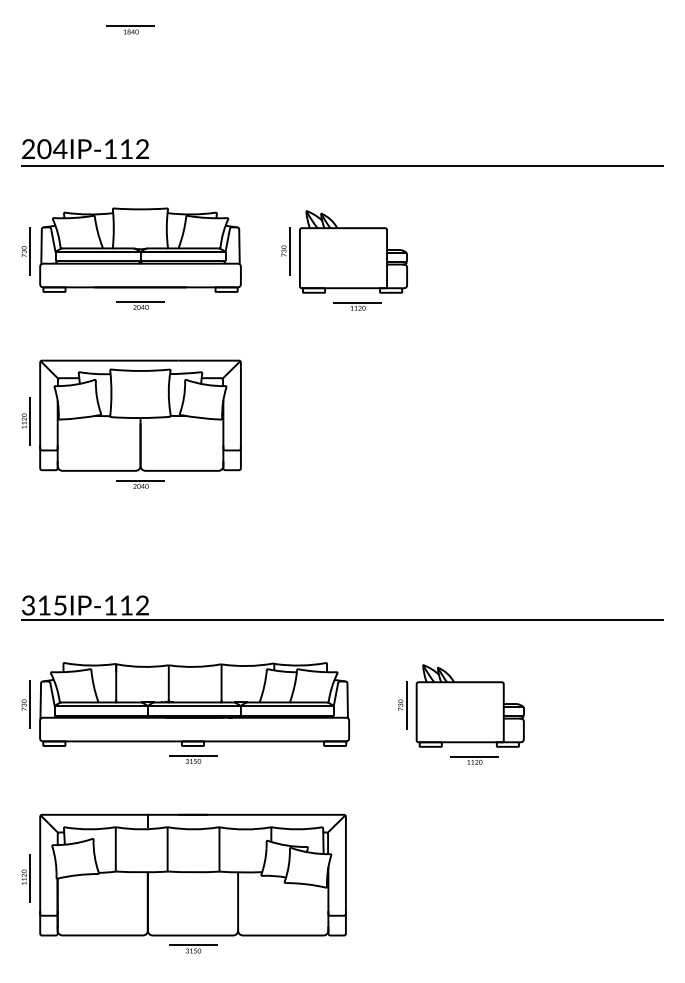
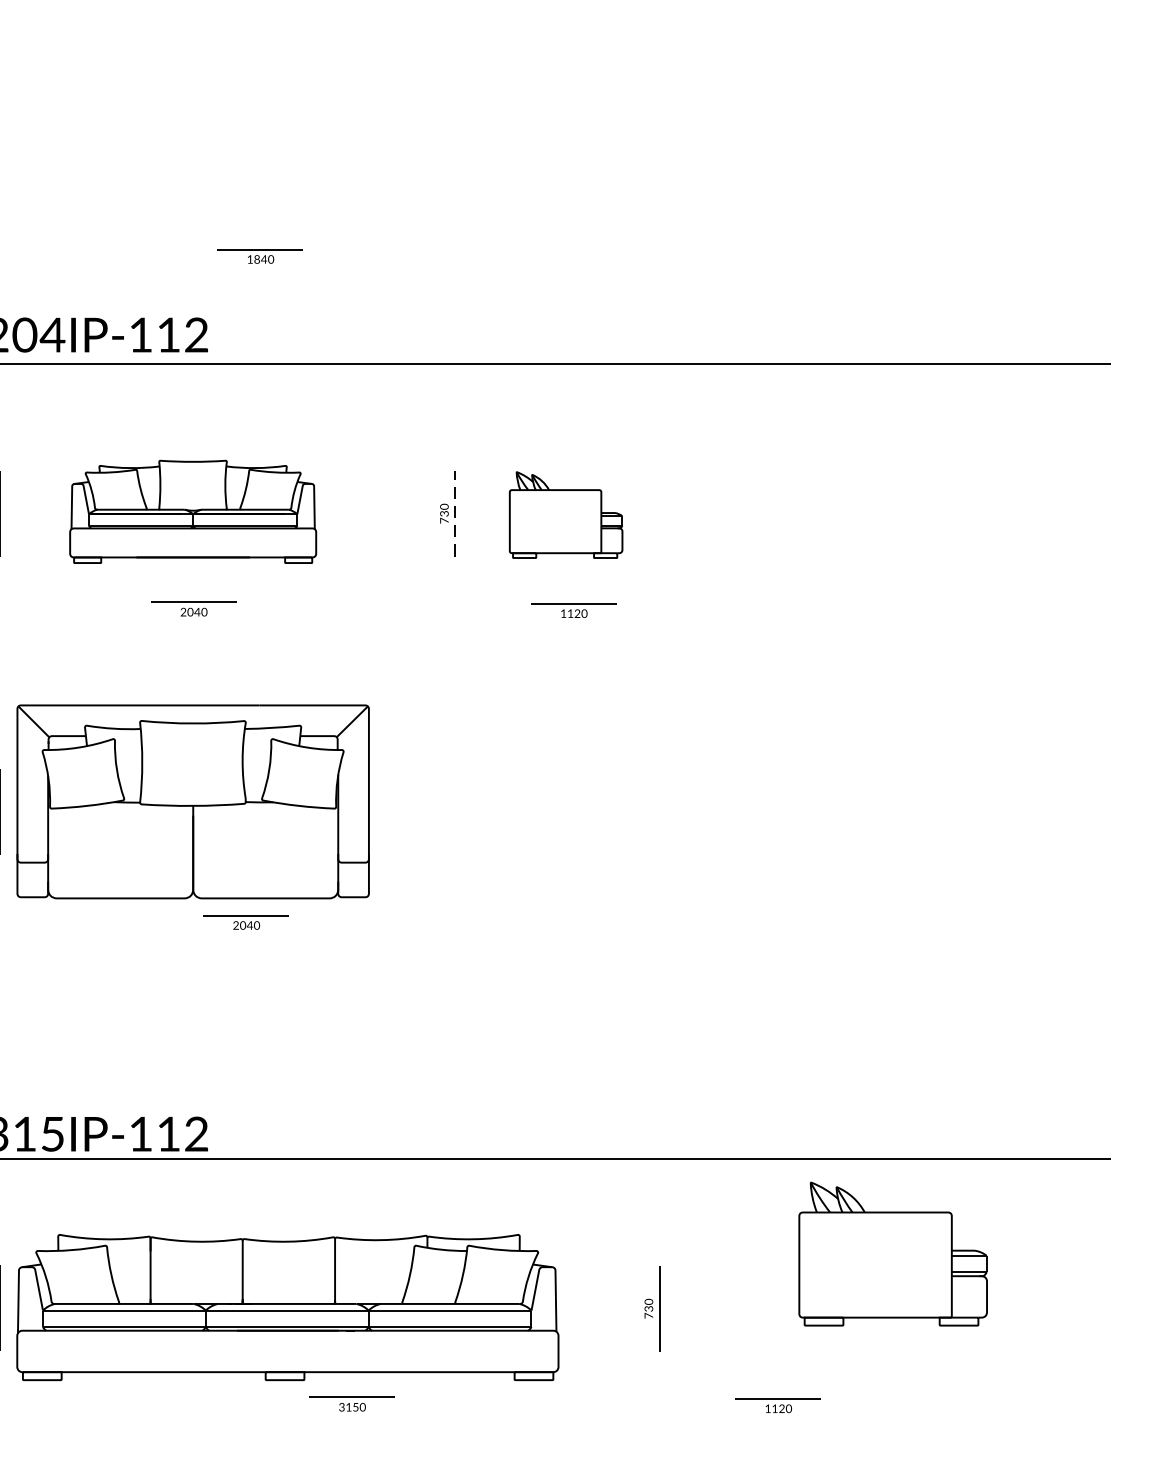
part: (130, 29) -> (259, 255), moved
part: (140, 249) -> (193, 510), size x0.7
line: (290, 251) -> (455, 514), solid -> dashed
part: (353, 251) -> (566, 514), size x0.6
part: (140, 484) -> (245, 922), moved
part: (469, 705) -> (891, 1253), moved
part: (193, 759) -> (352, 1403), moved

